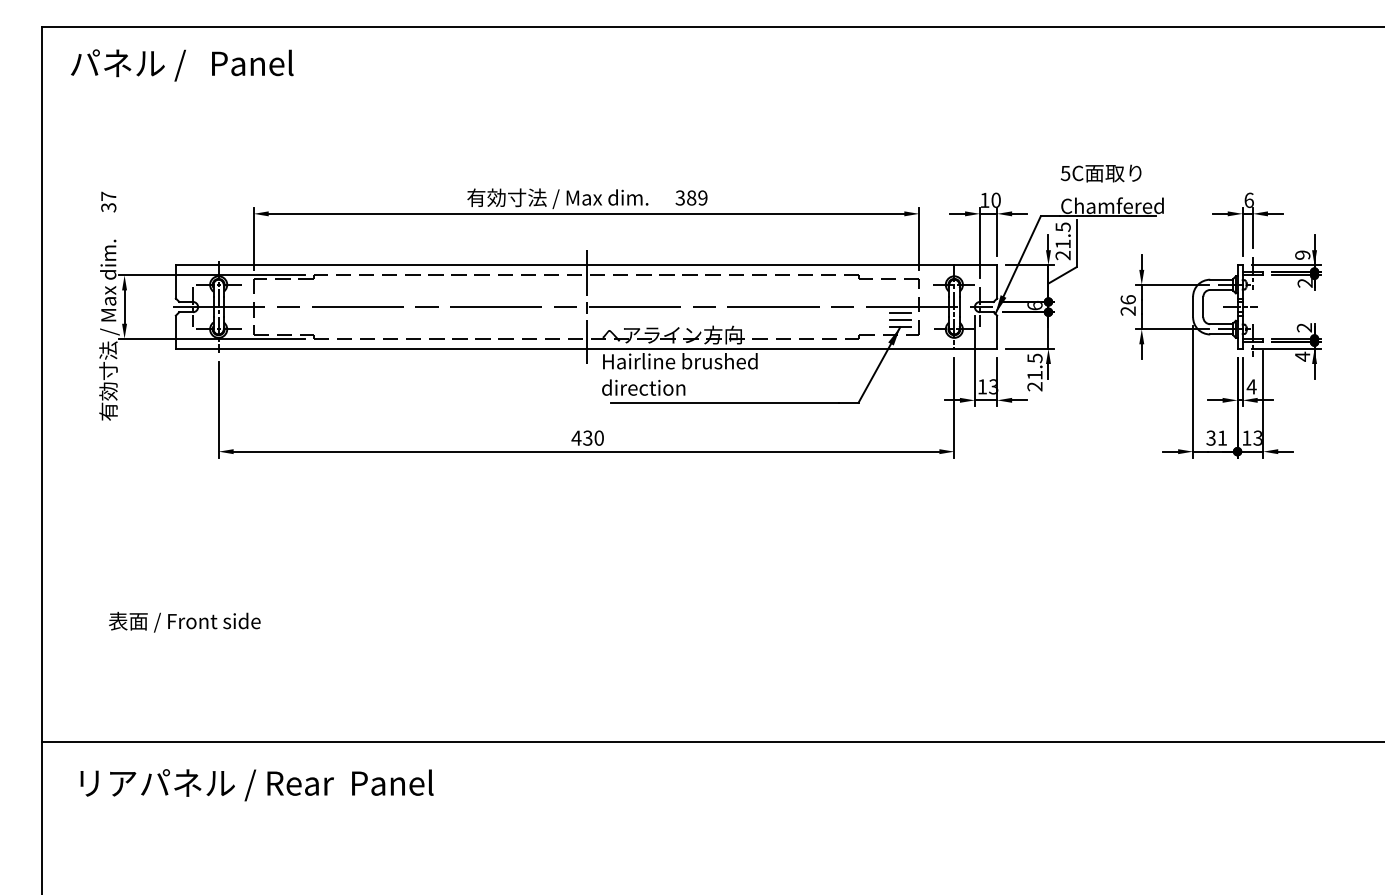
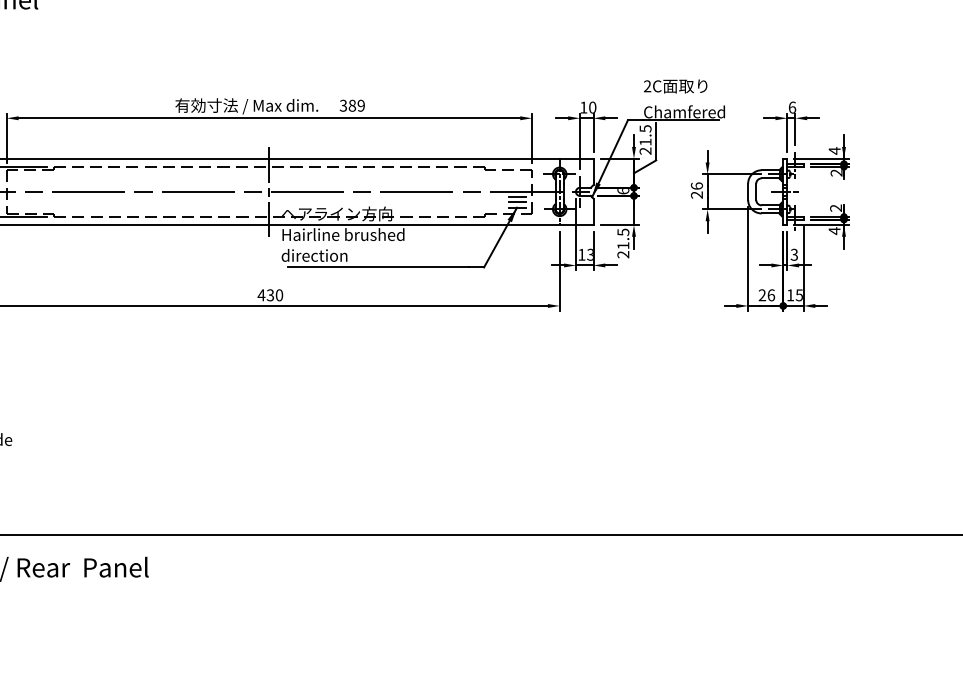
text: (1065, 173) -> (647, 86), 5C -> 2C
text: (1302, 255) -> (834, 151), 9 -> 4
text: (1251, 386) -> (794, 254), 4 -> 3
text: (1216, 437) -> (766, 294), 31 -> 26
text: (1257, 437) -> (798, 294), 13 -> 15

